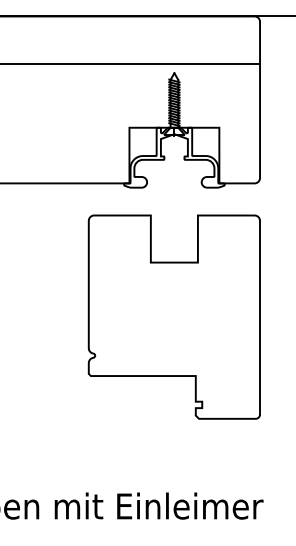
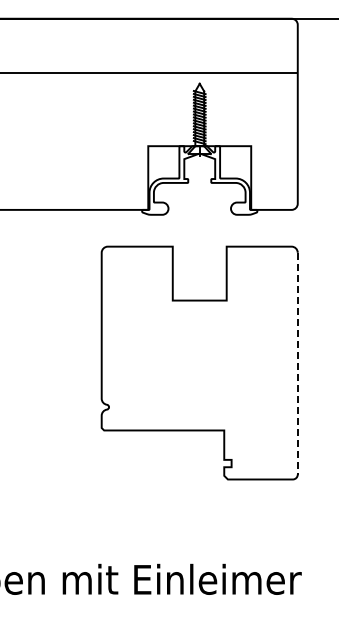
line: (259, 317) -> (297, 363), solid -> dashed

